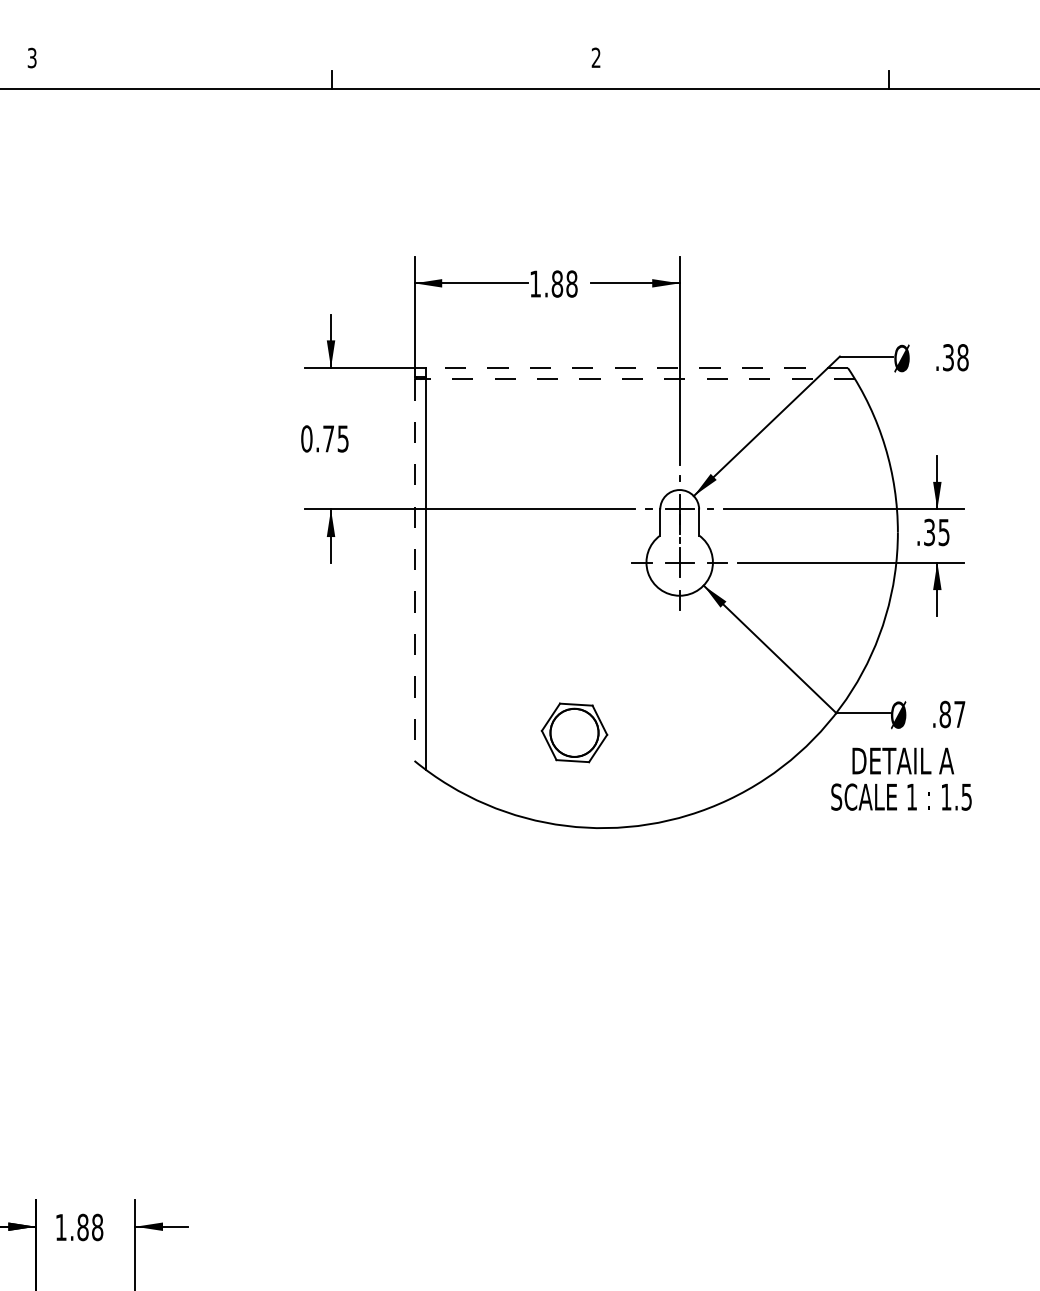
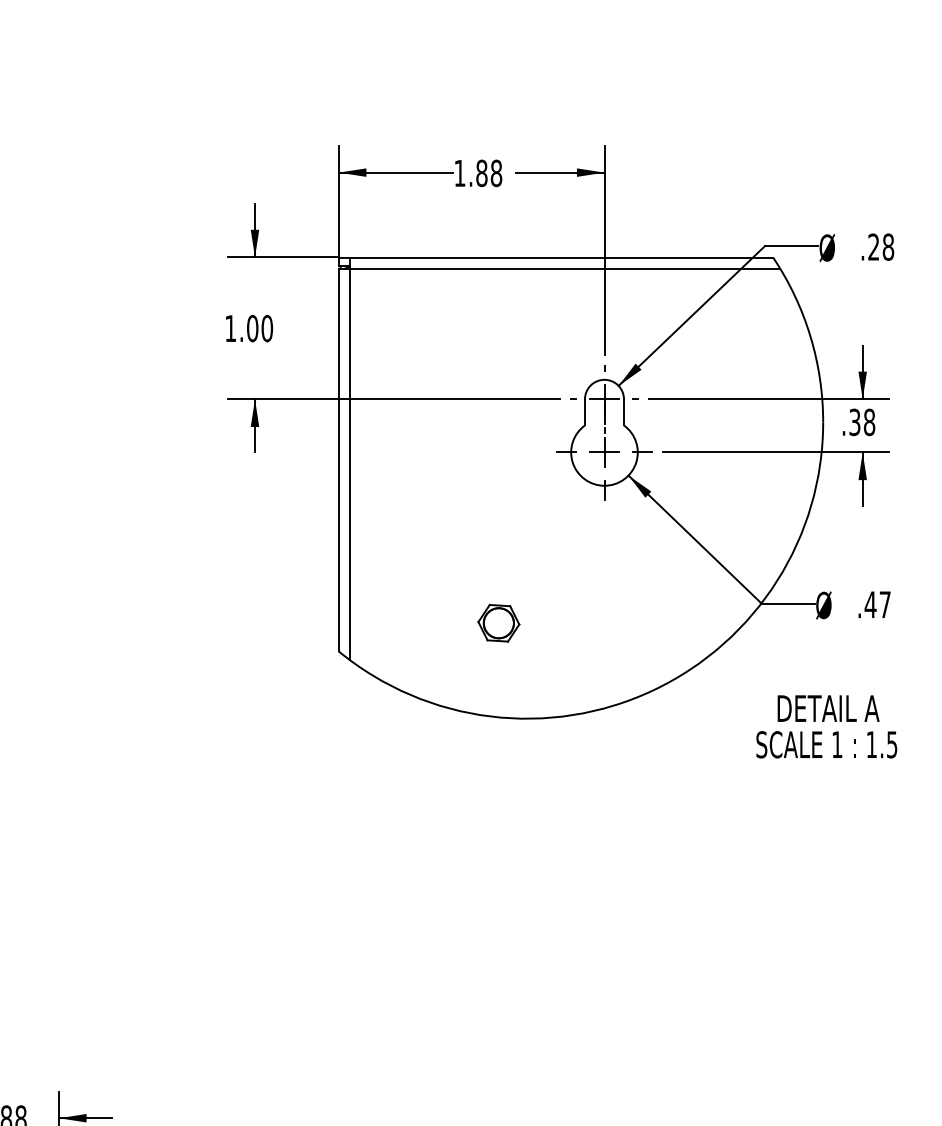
text: (948, 357) -> (873, 246), .38 -> .28
line: (636, 368) -> (561, 258), dashed -> solid
line: (640, 379) -> (565, 269), dashed -> solid
text: (324, 438) -> (248, 328), 0.75 -> 1.00
text: (943, 532) -> (868, 422), .35 -> .38
line: (414, 570) -> (338, 460), dashed -> solid
text: (945, 714) -> (870, 604), .87 -> .47
part: (573, 732) -> (498, 622), size x0.62
text: (901, 778) -> (826, 726), moved

